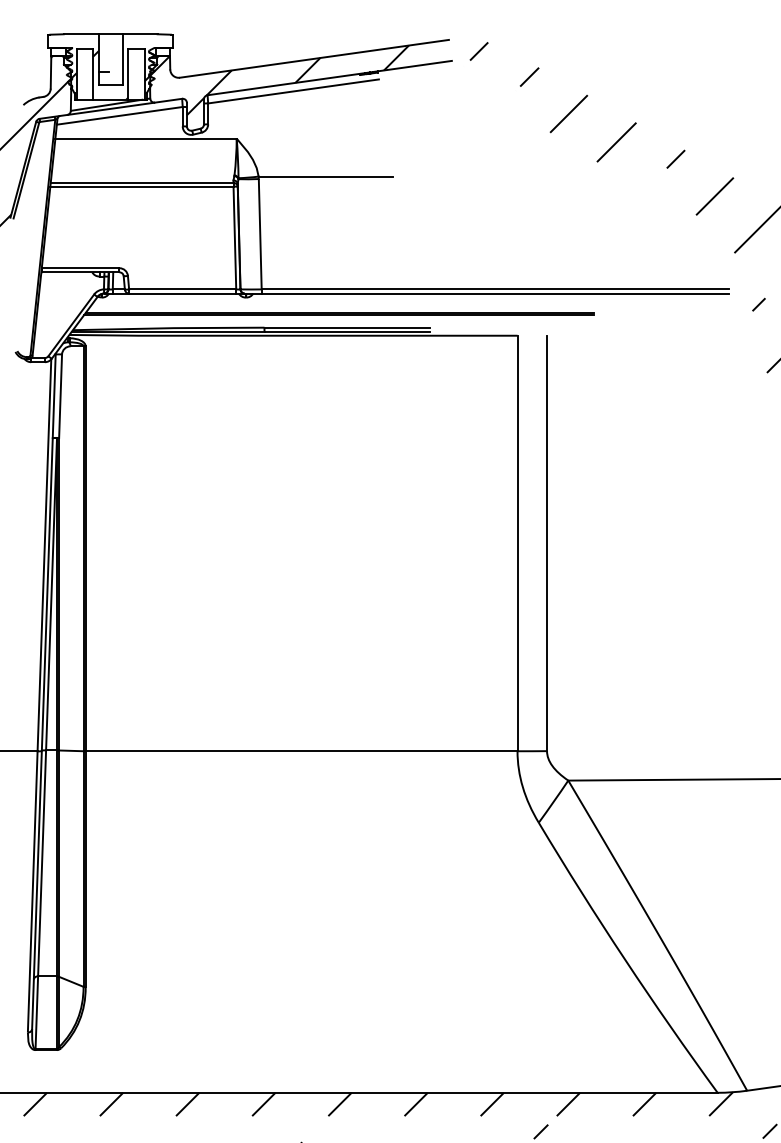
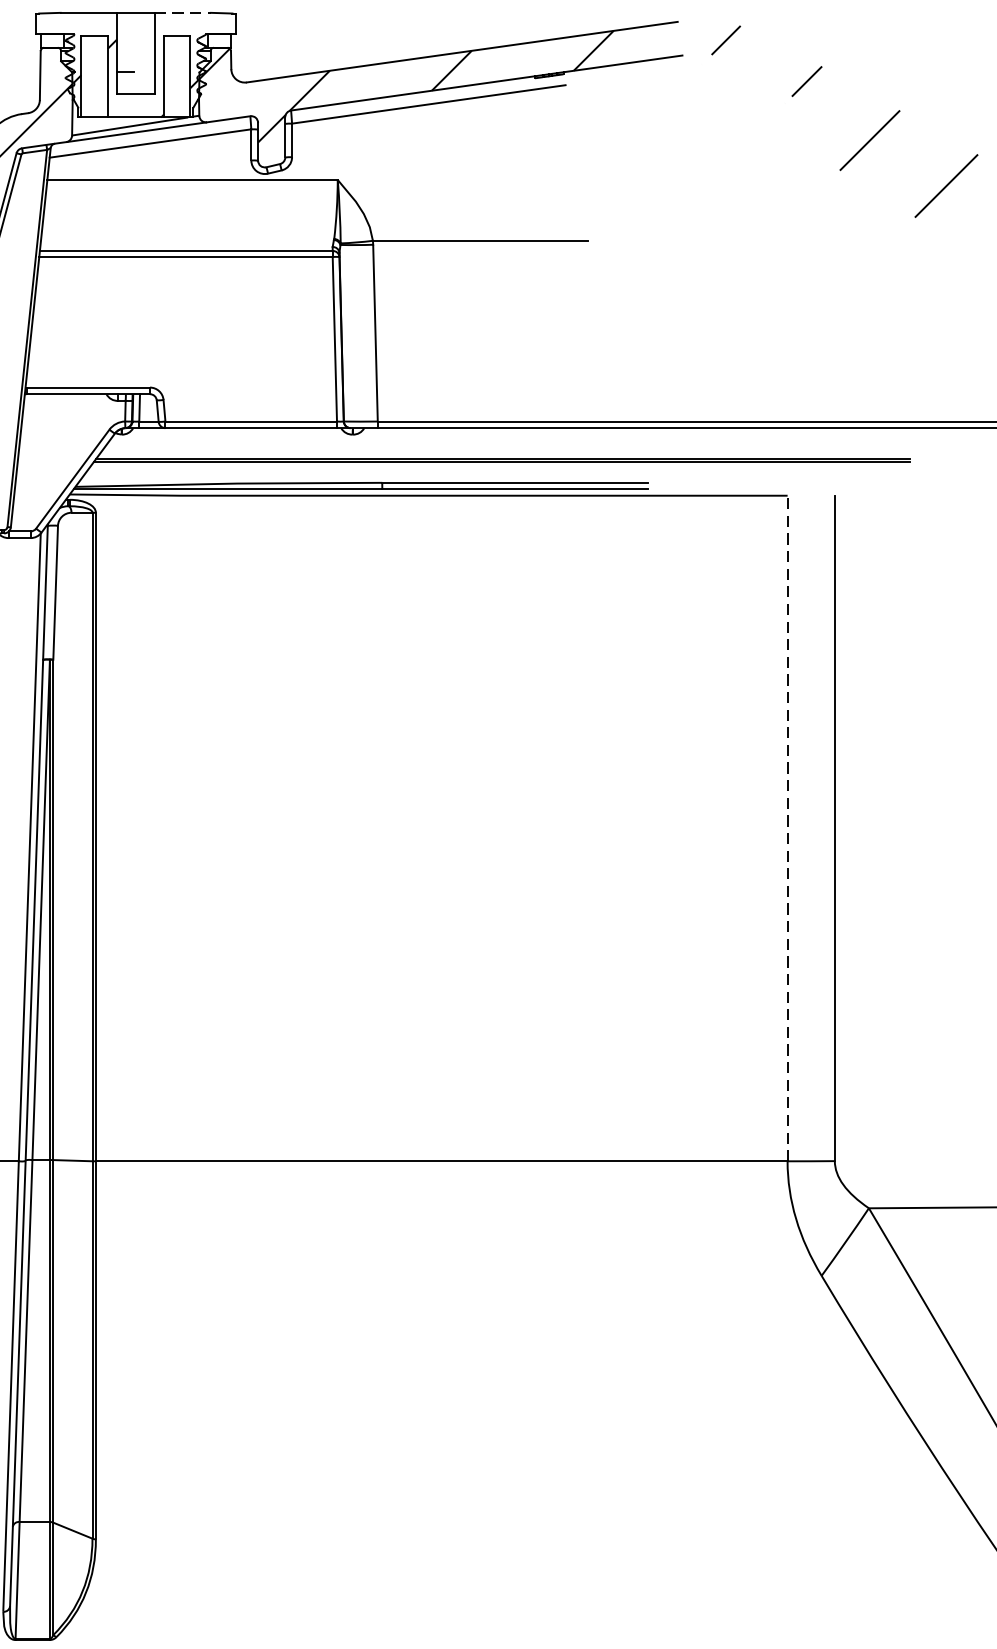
line: (140, 34) -> (183, 13), solid -> dashed
line: (517, 543) -> (787, 828), solid -> dashed

